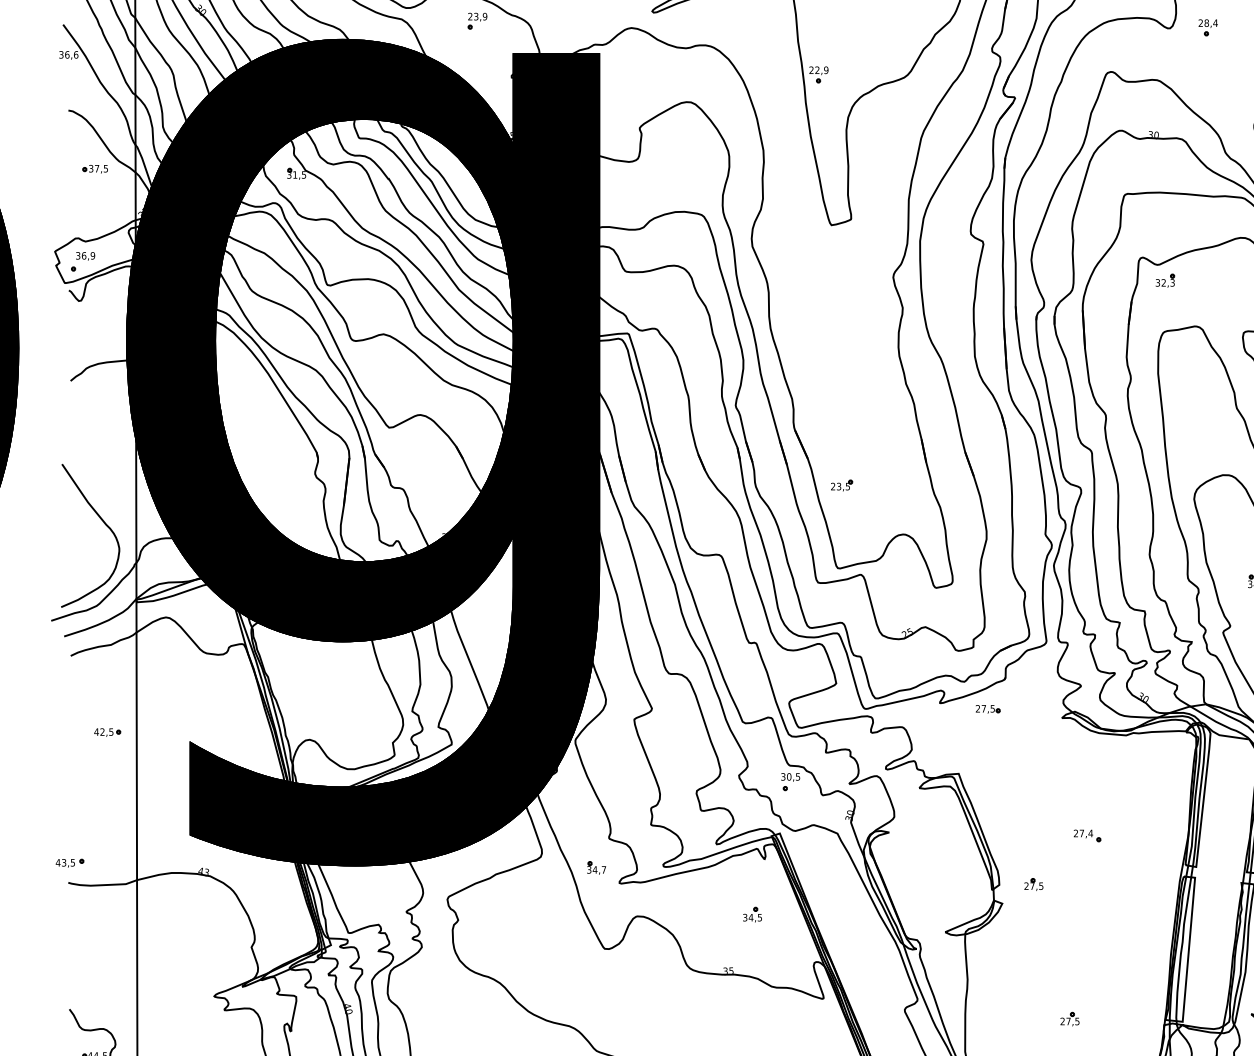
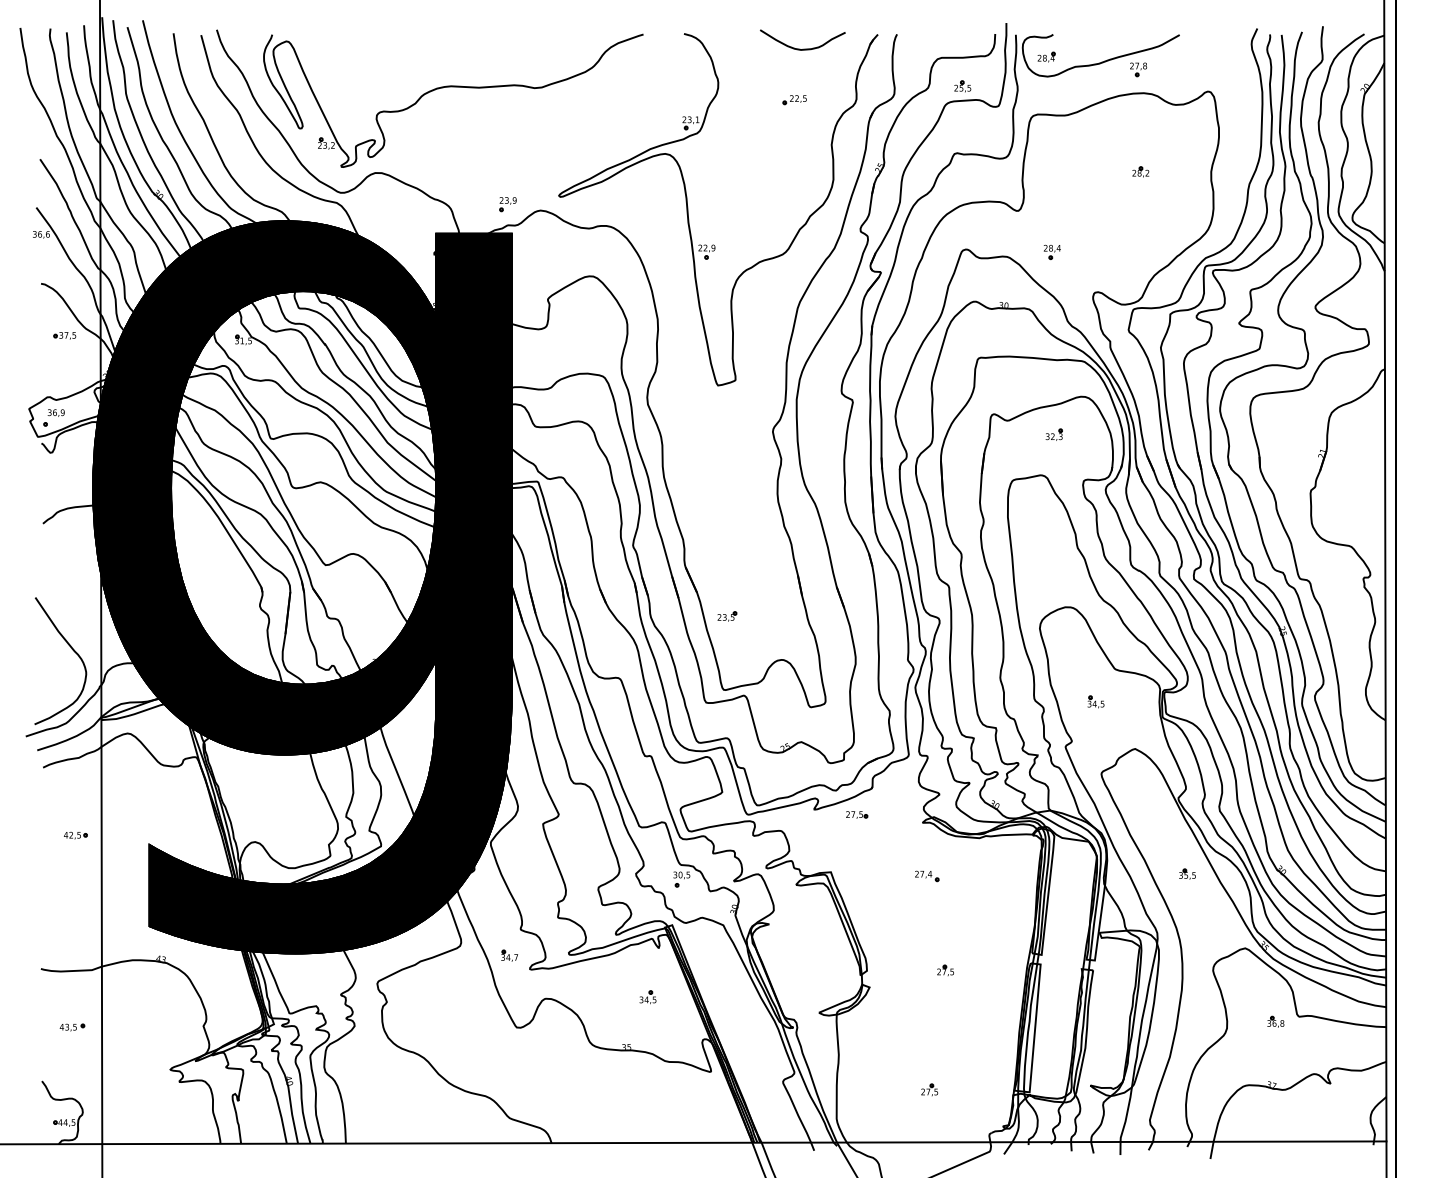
part: (476, 21) -> (507, 204), moved
part: (1207, 26) -> (1051, 251), moved
part: (1164, 280) -> (1053, 434), moved
part: (1087, 836) -> (927, 876), moved
part: (70, 863) -> (72, 1027), moved
part: (1033, 883) -> (945, 969), moved

